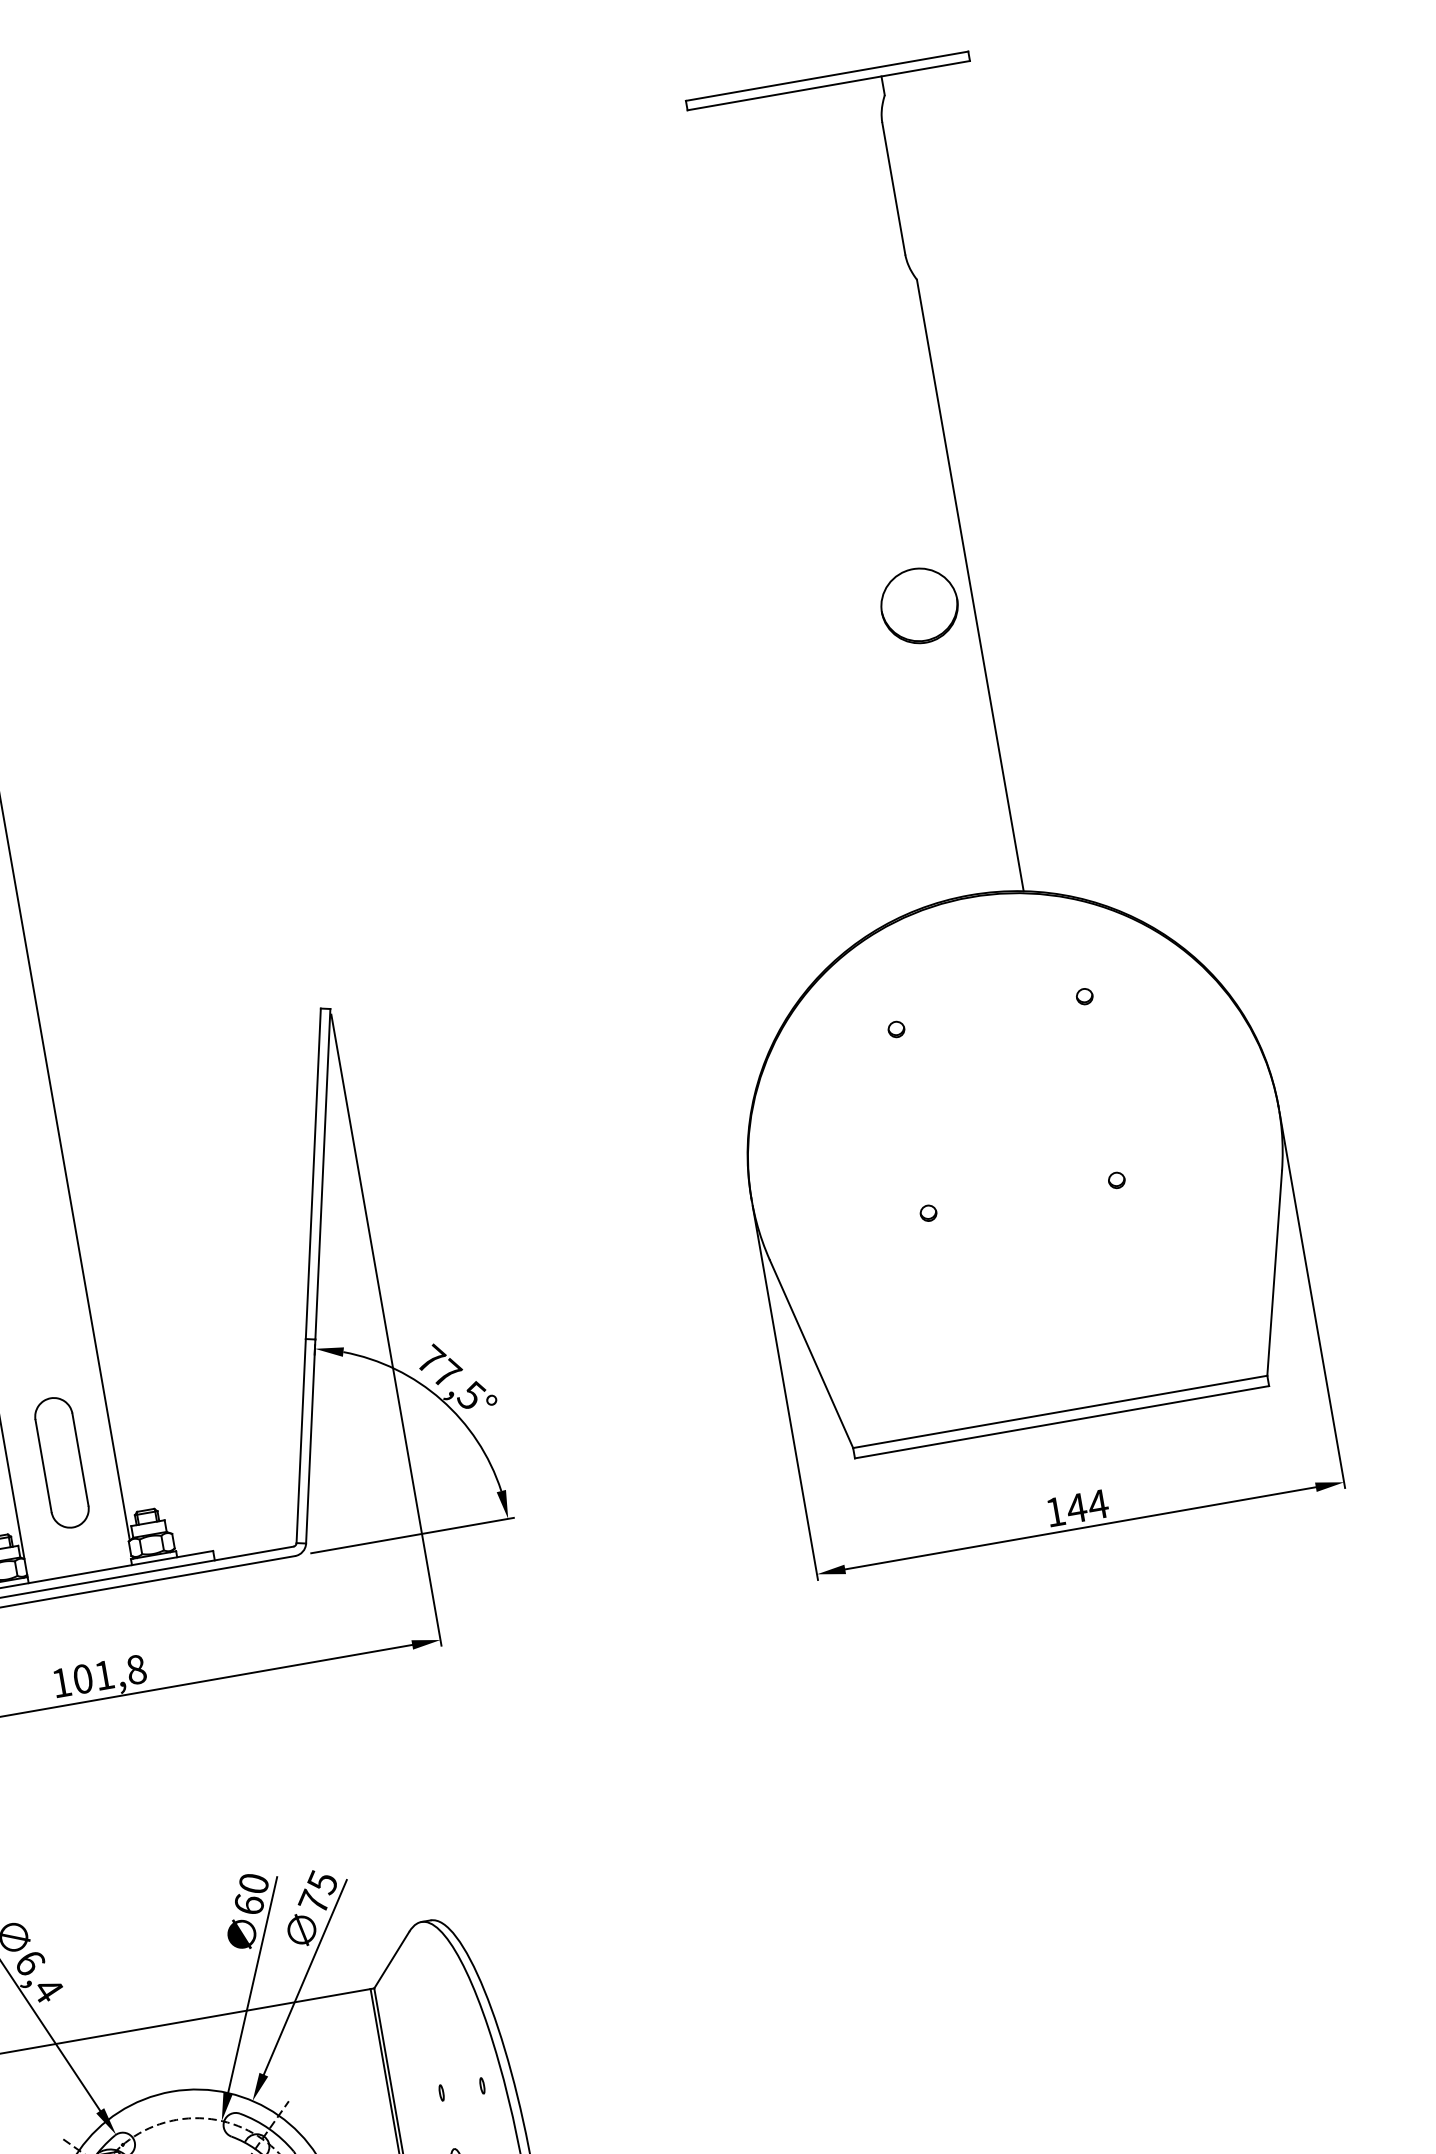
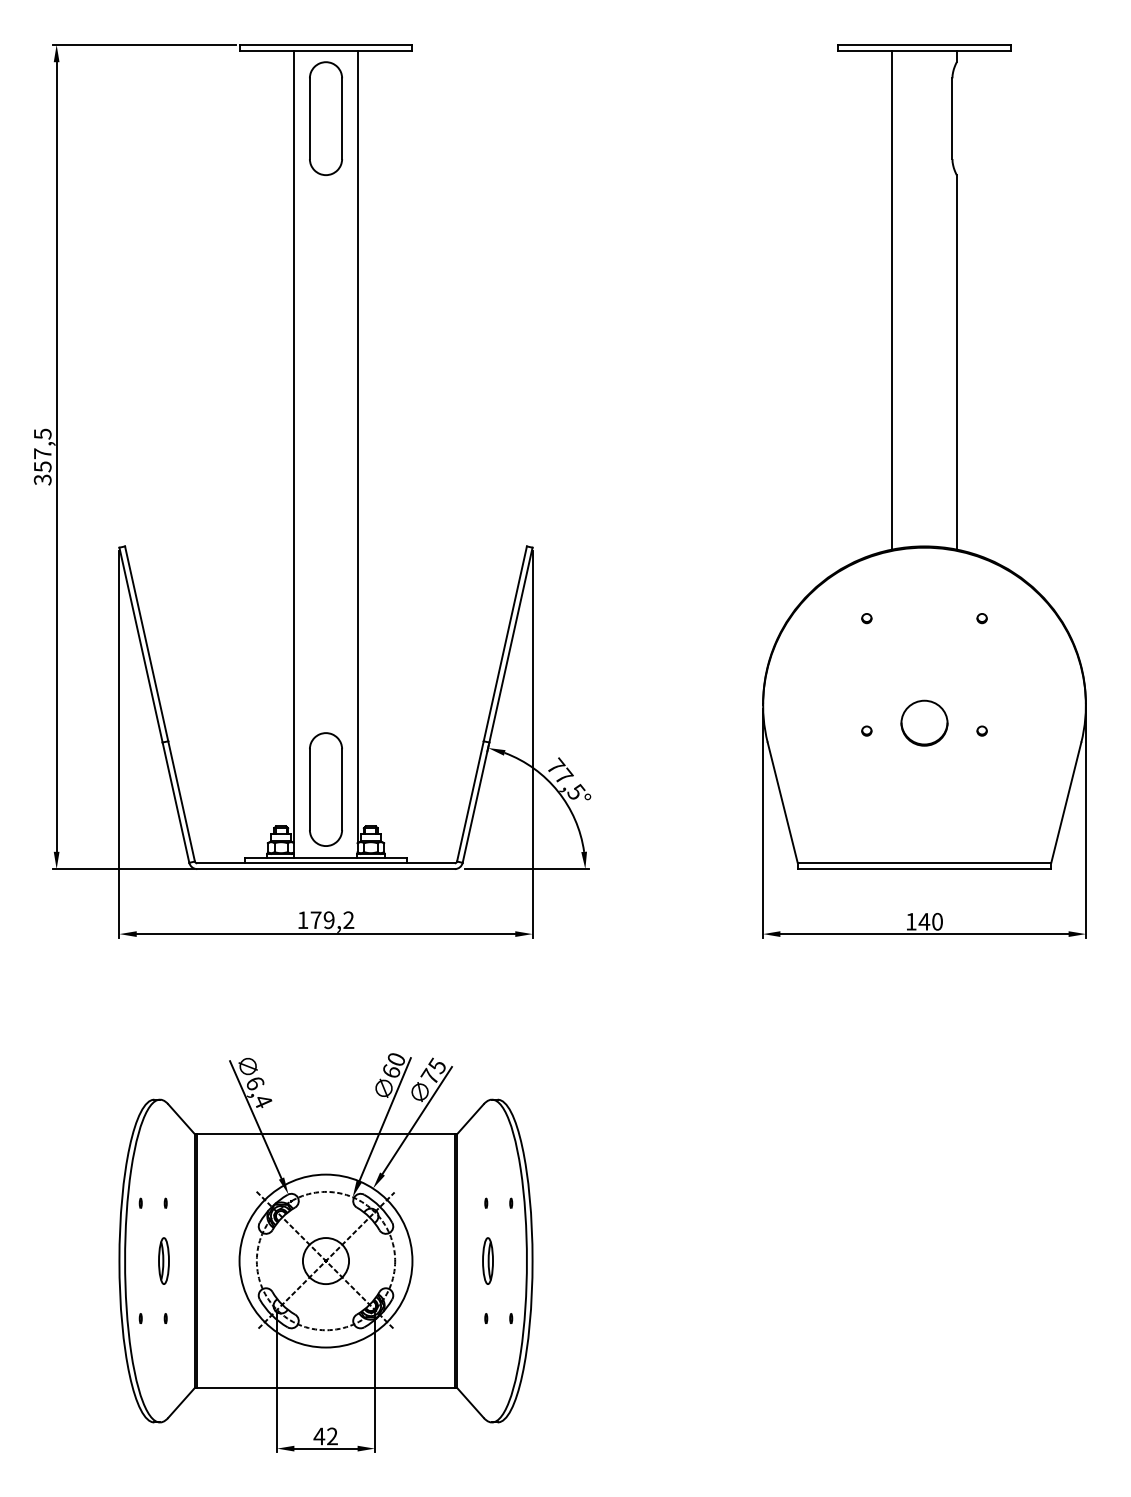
line: (847, 501) -> (892, 299), added
part: (919, 604) -> (924, 722), moved
part: (61, 1462) -> (325, 789), size x1.43
text: (1098, 1504) -> (937, 921), 144 -> 140
text: (109, 1674) -> (332, 920), 101,8 -> 179,2

